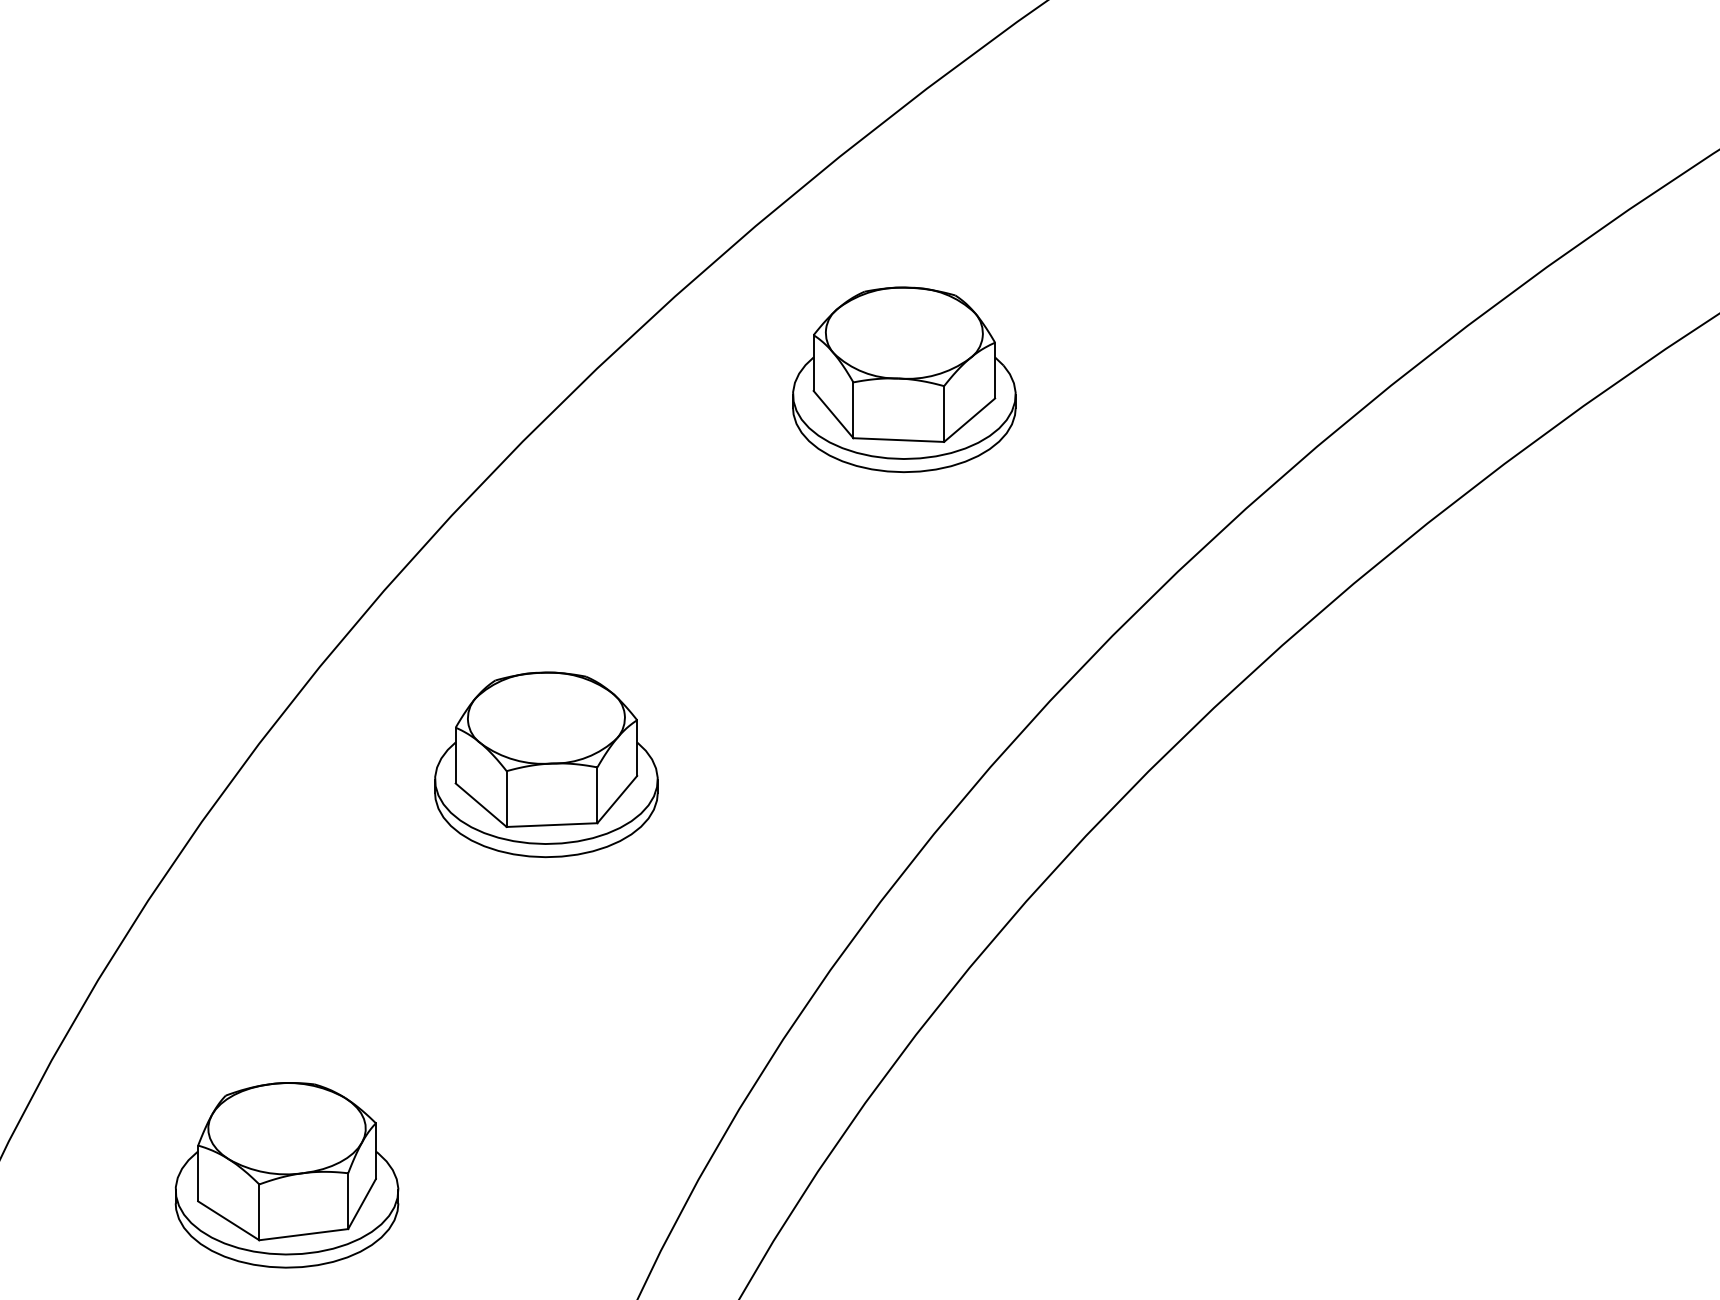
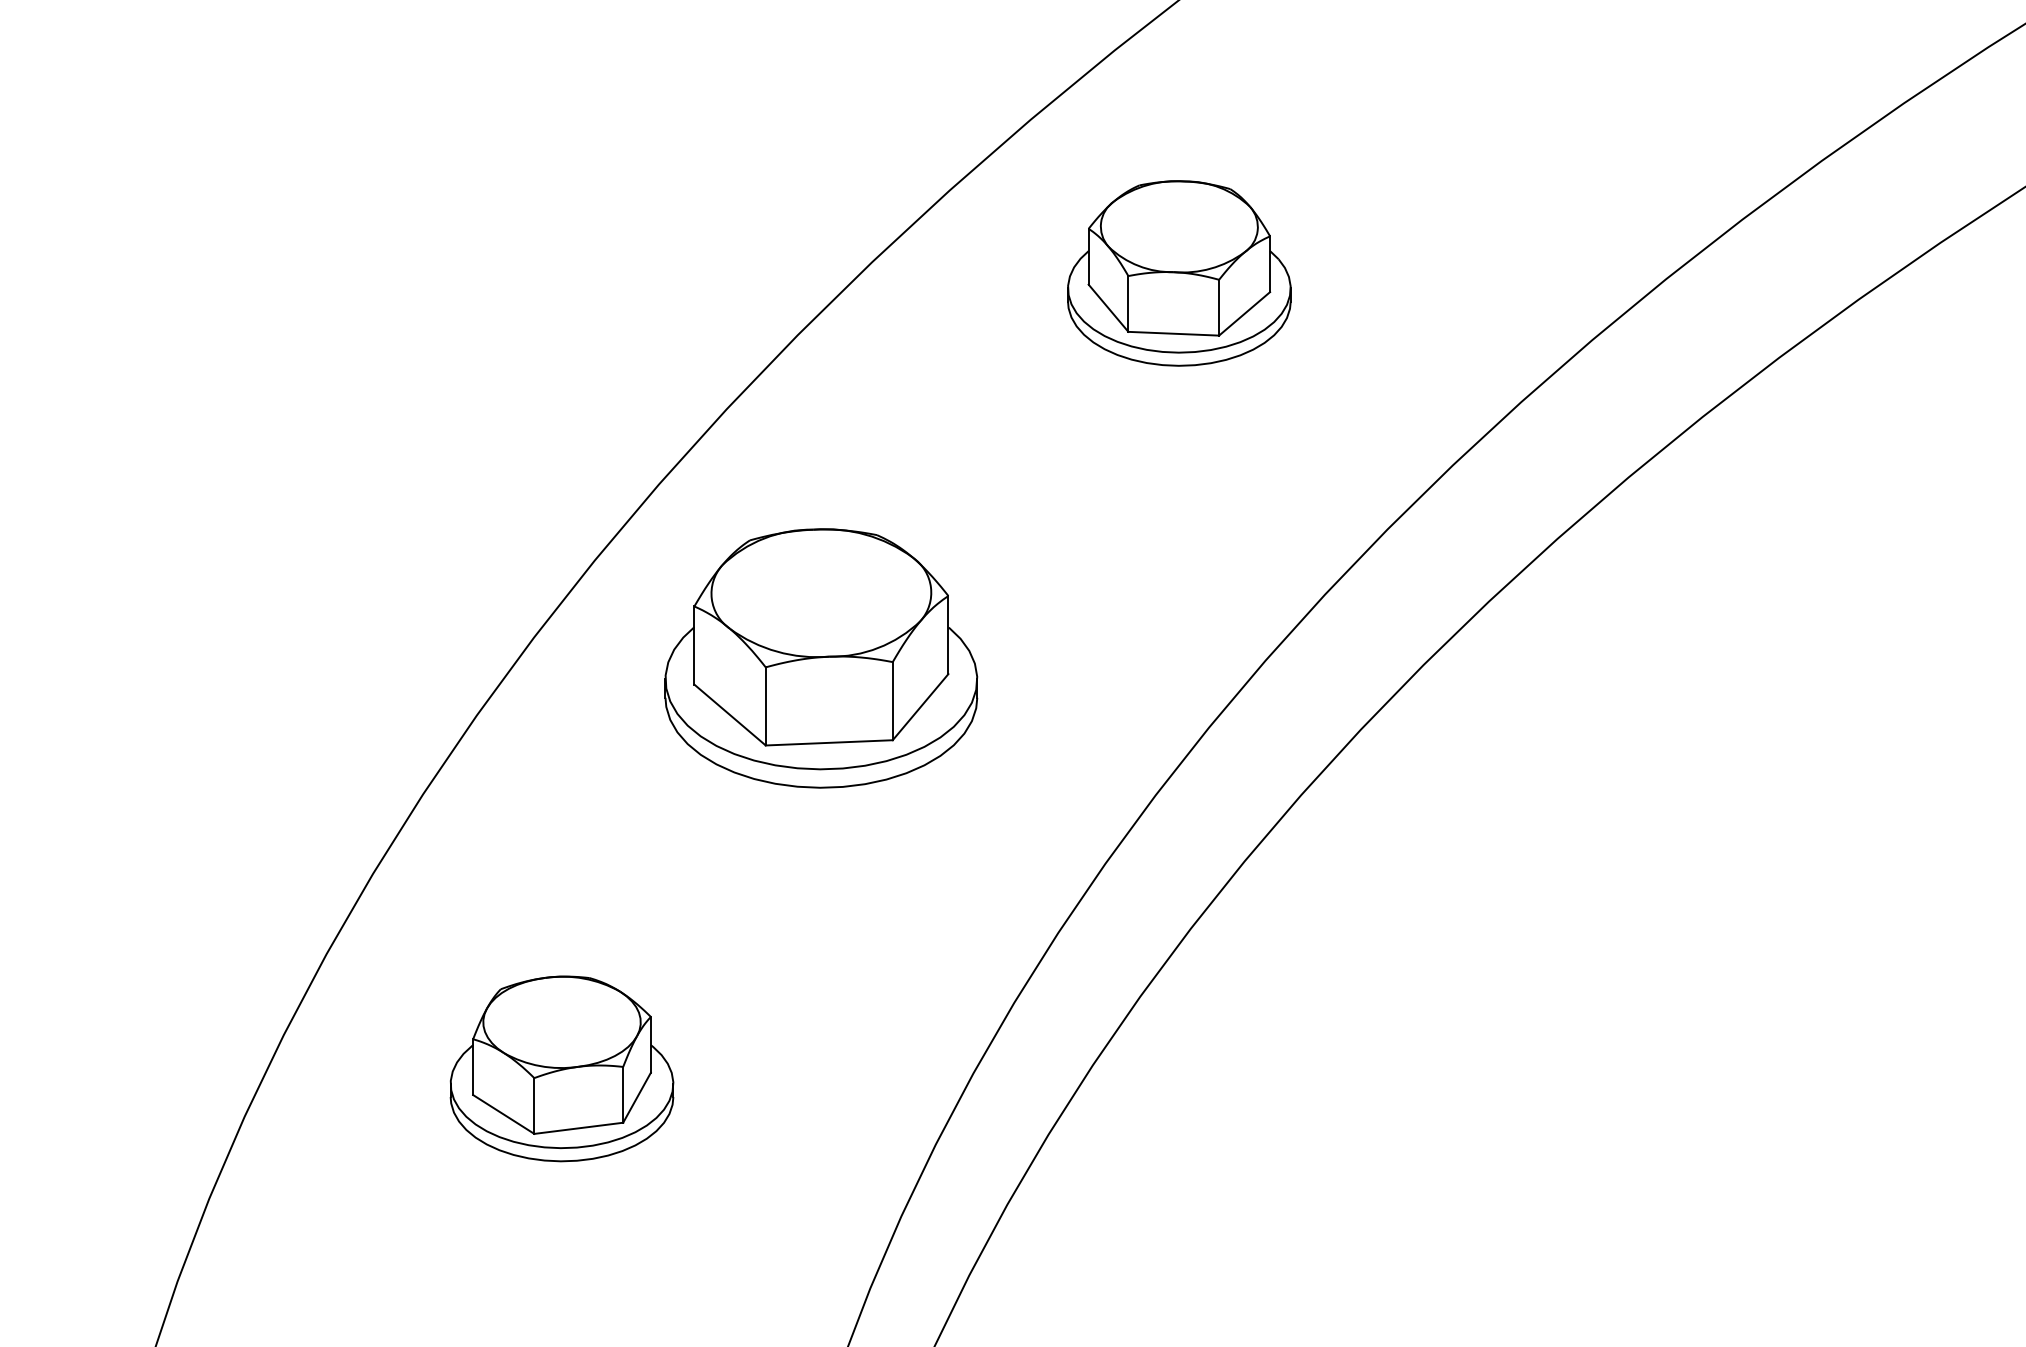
part: (546, 764) -> (821, 658), size x1.4

